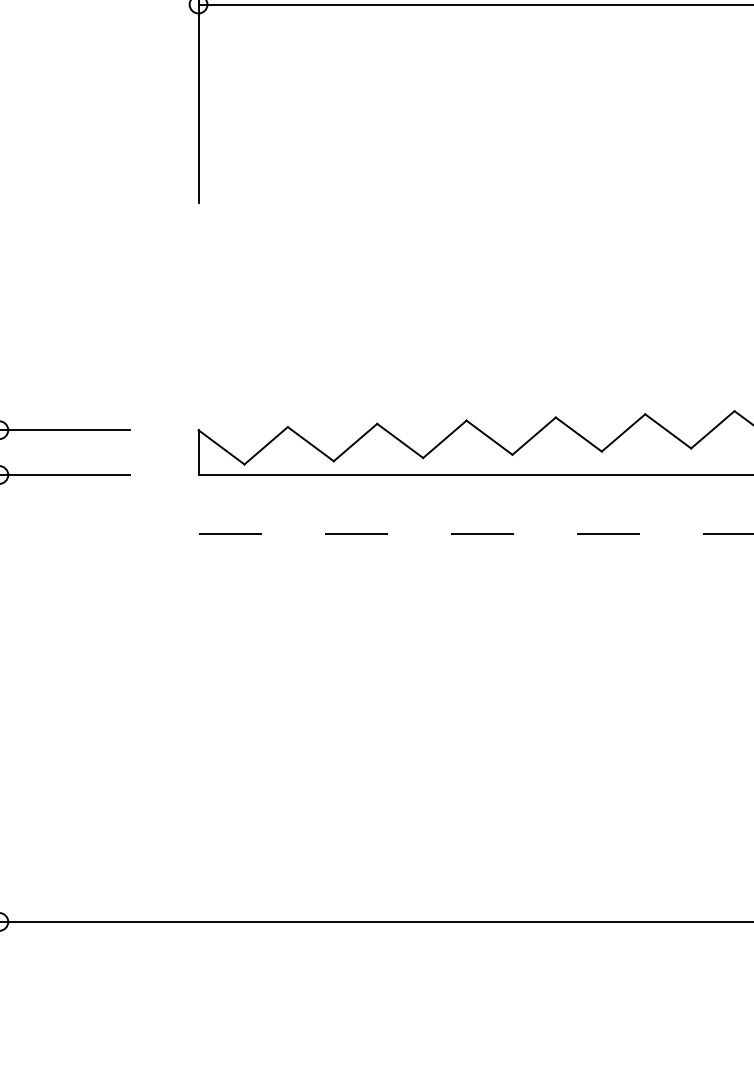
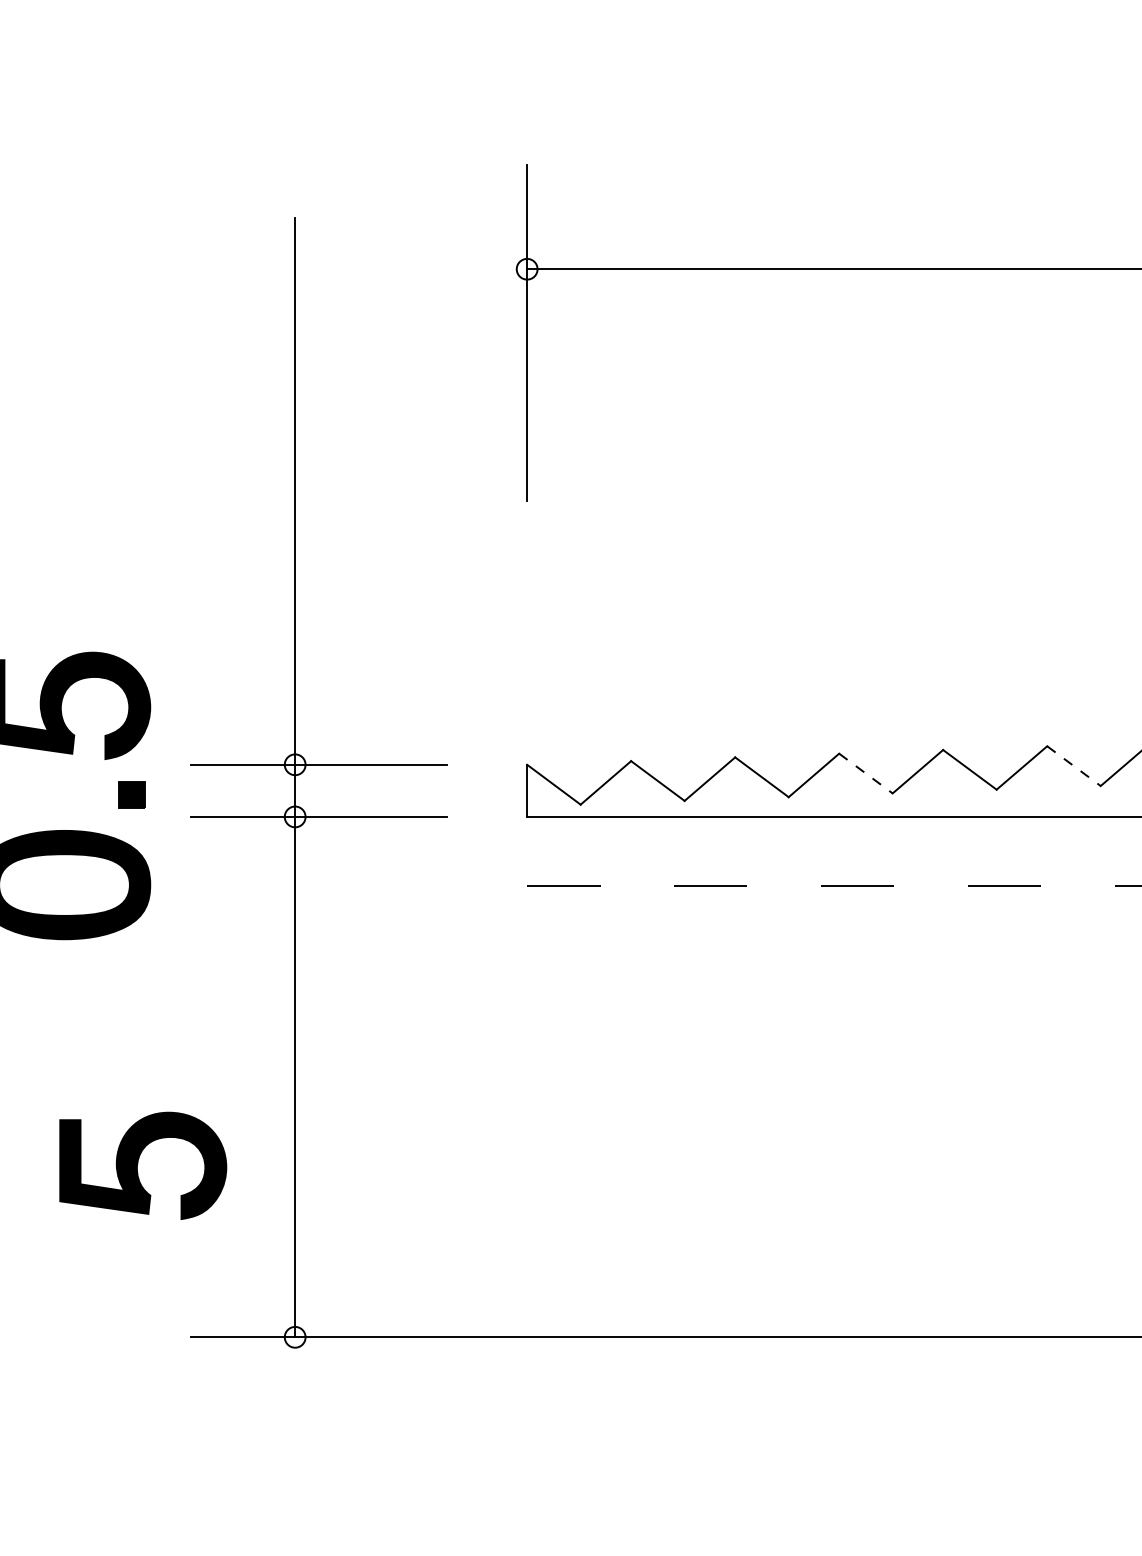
line: (668, 431) -> (1074, 766), solid -> dashed
line: (490, 437) -> (866, 773), solid -> dashed

